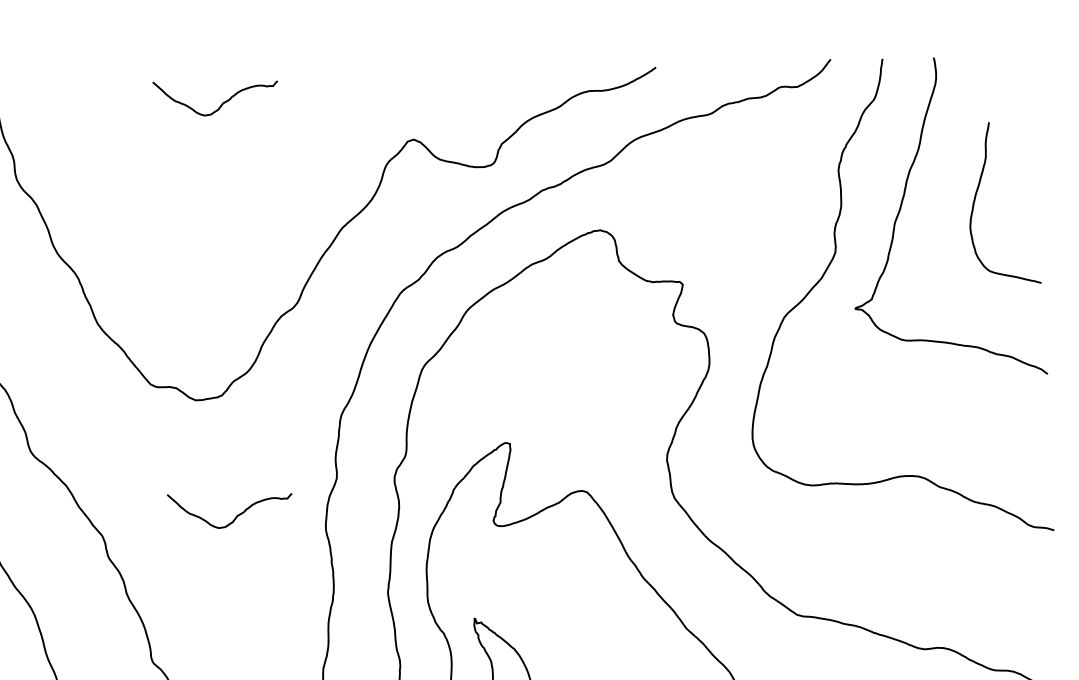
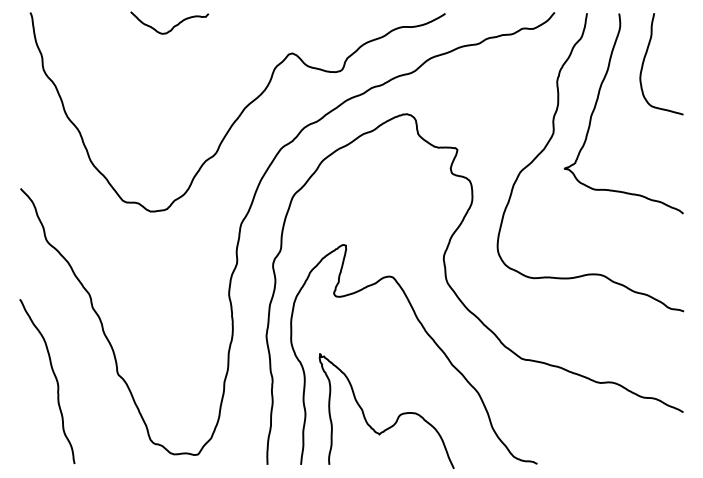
curve: (977, 195) -> (645, 58), moved
curve: (236, 515) -> (173, 284), removed

